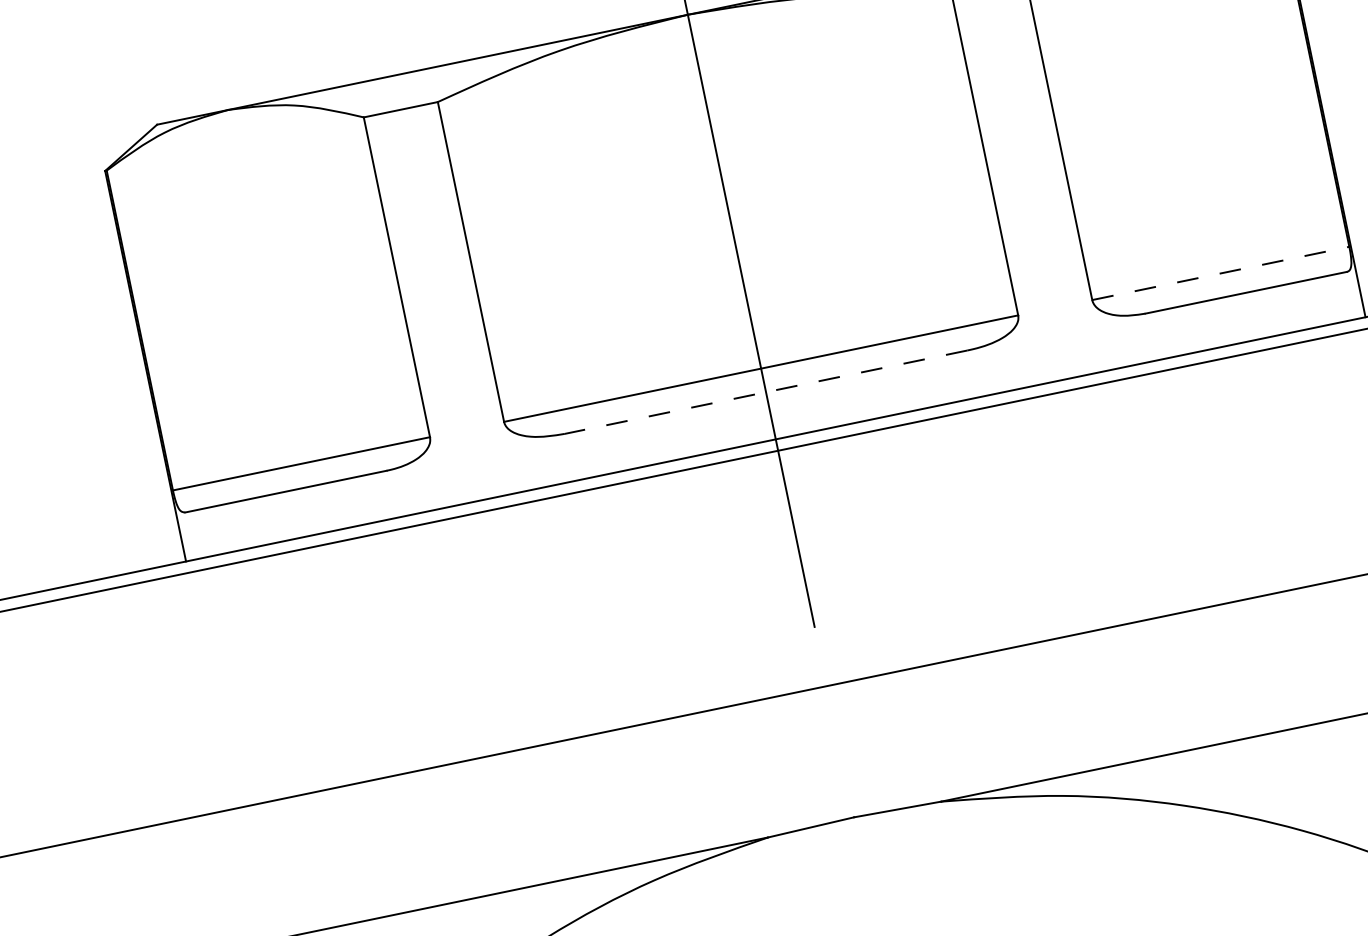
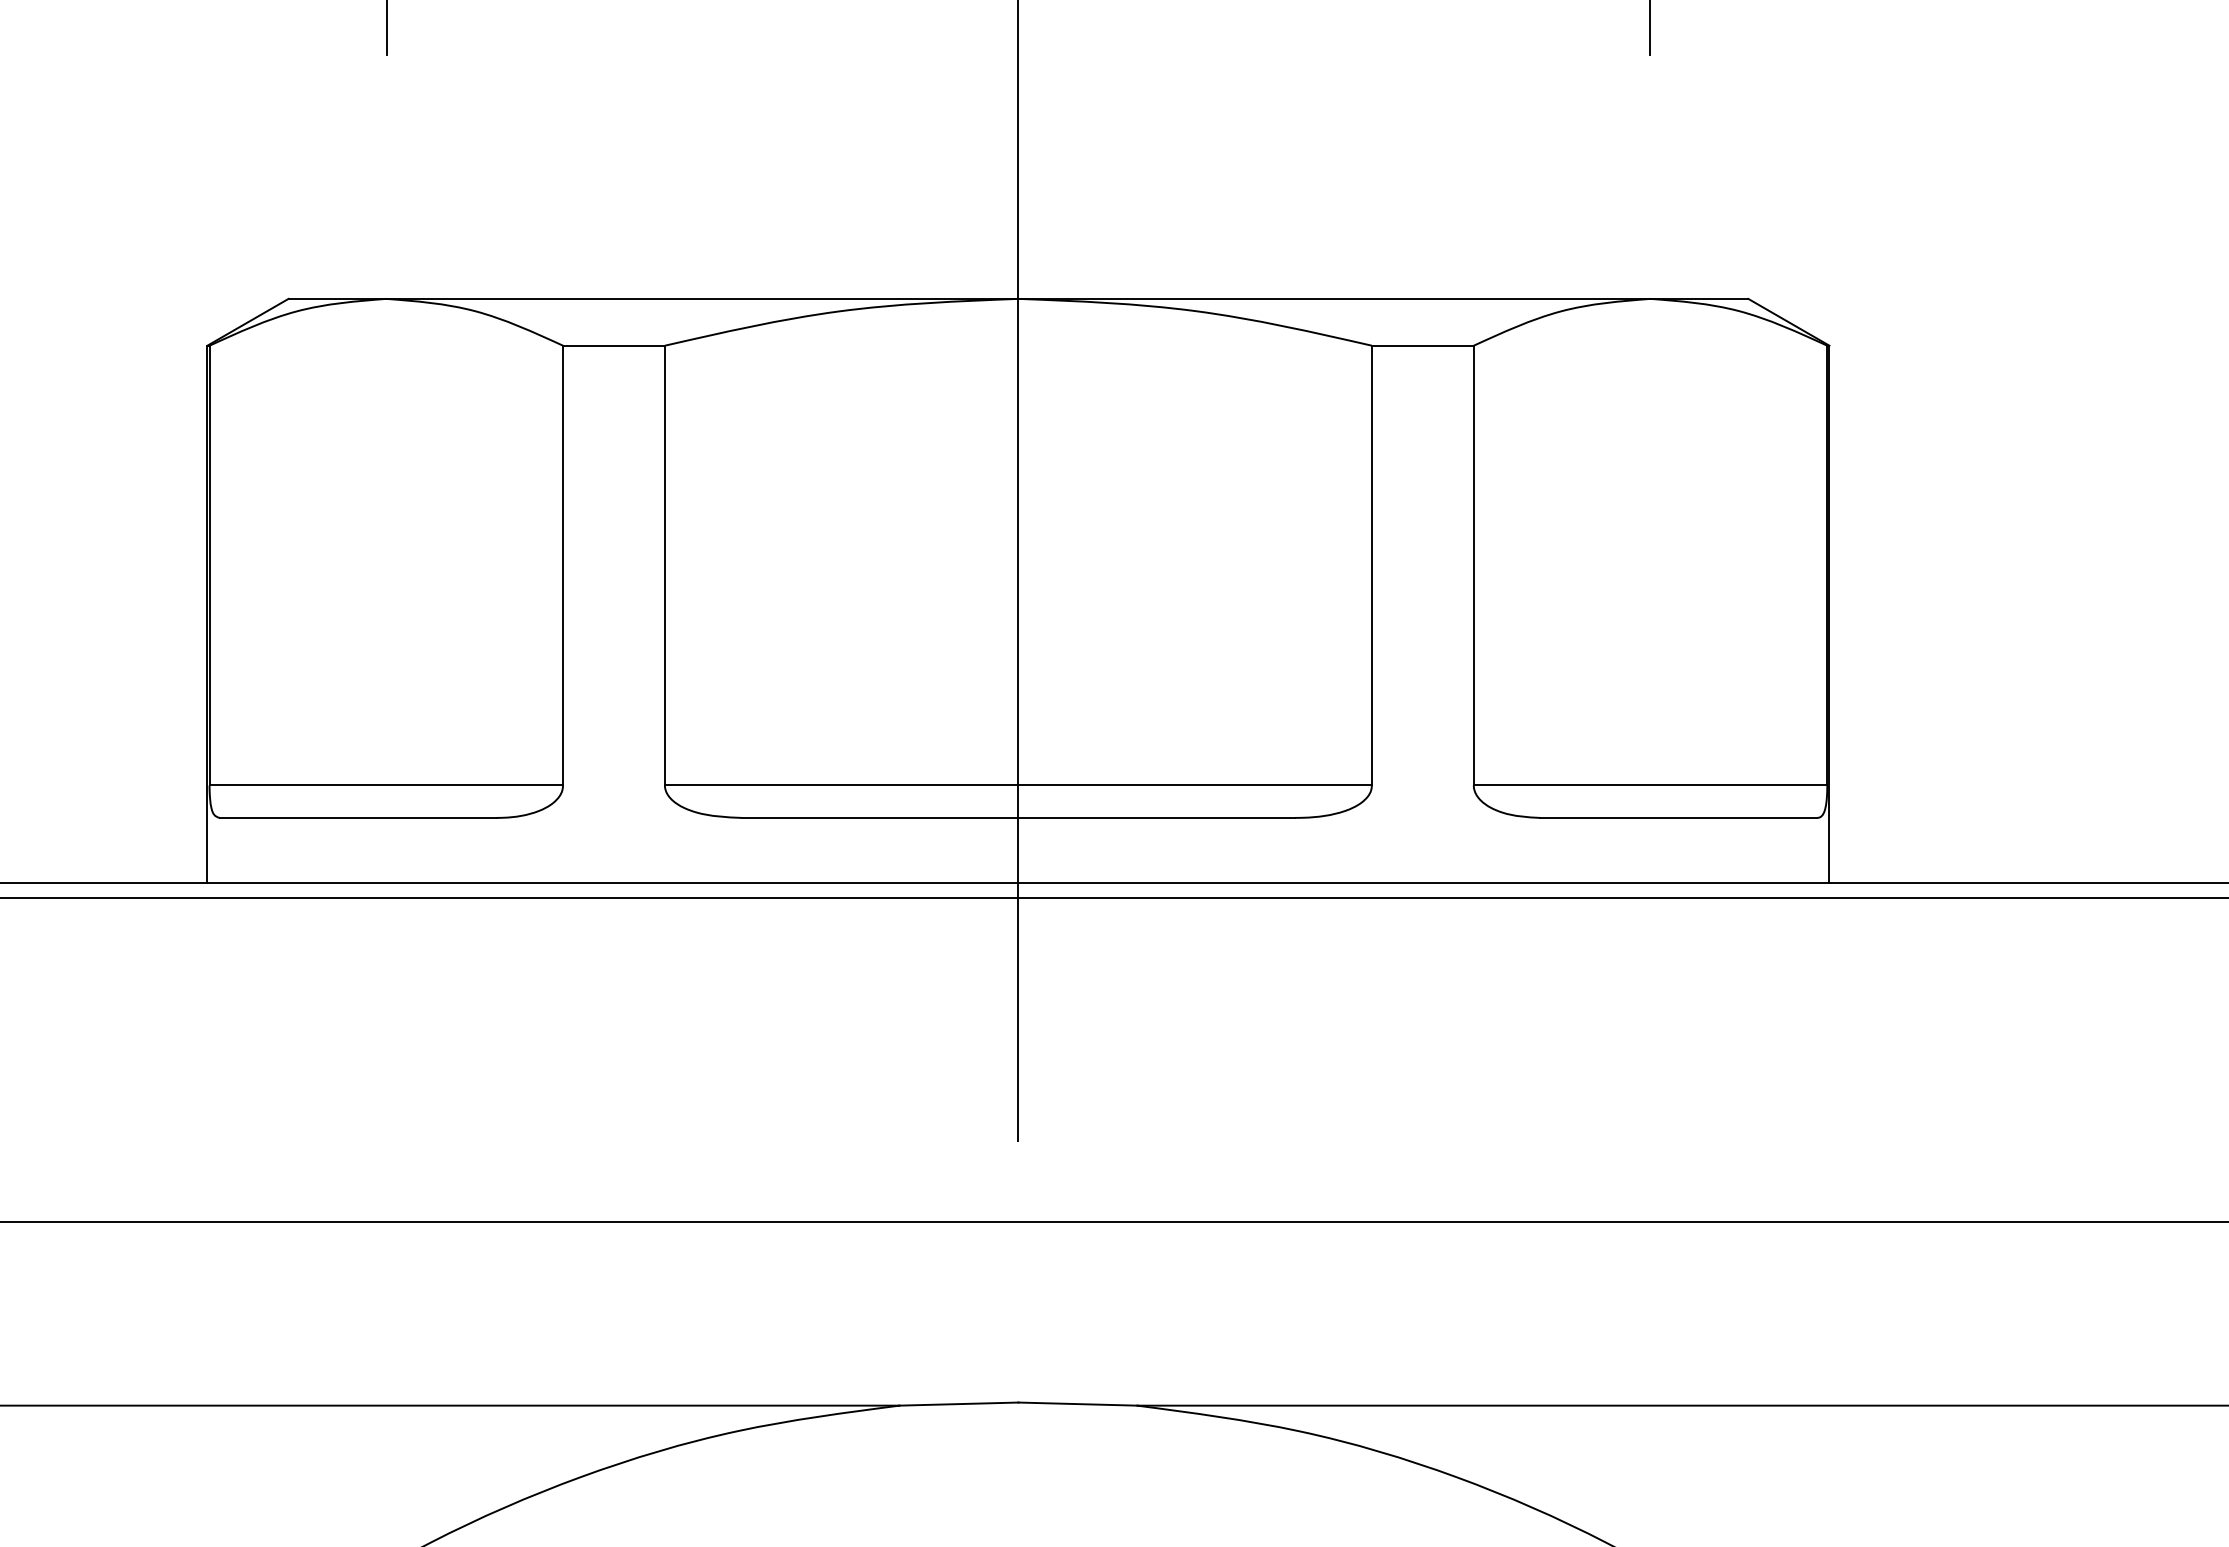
line: (1220, 273) -> (1650, 785), dashed -> solid
line: (766, 391) -> (1018, 817), dashed -> solid

